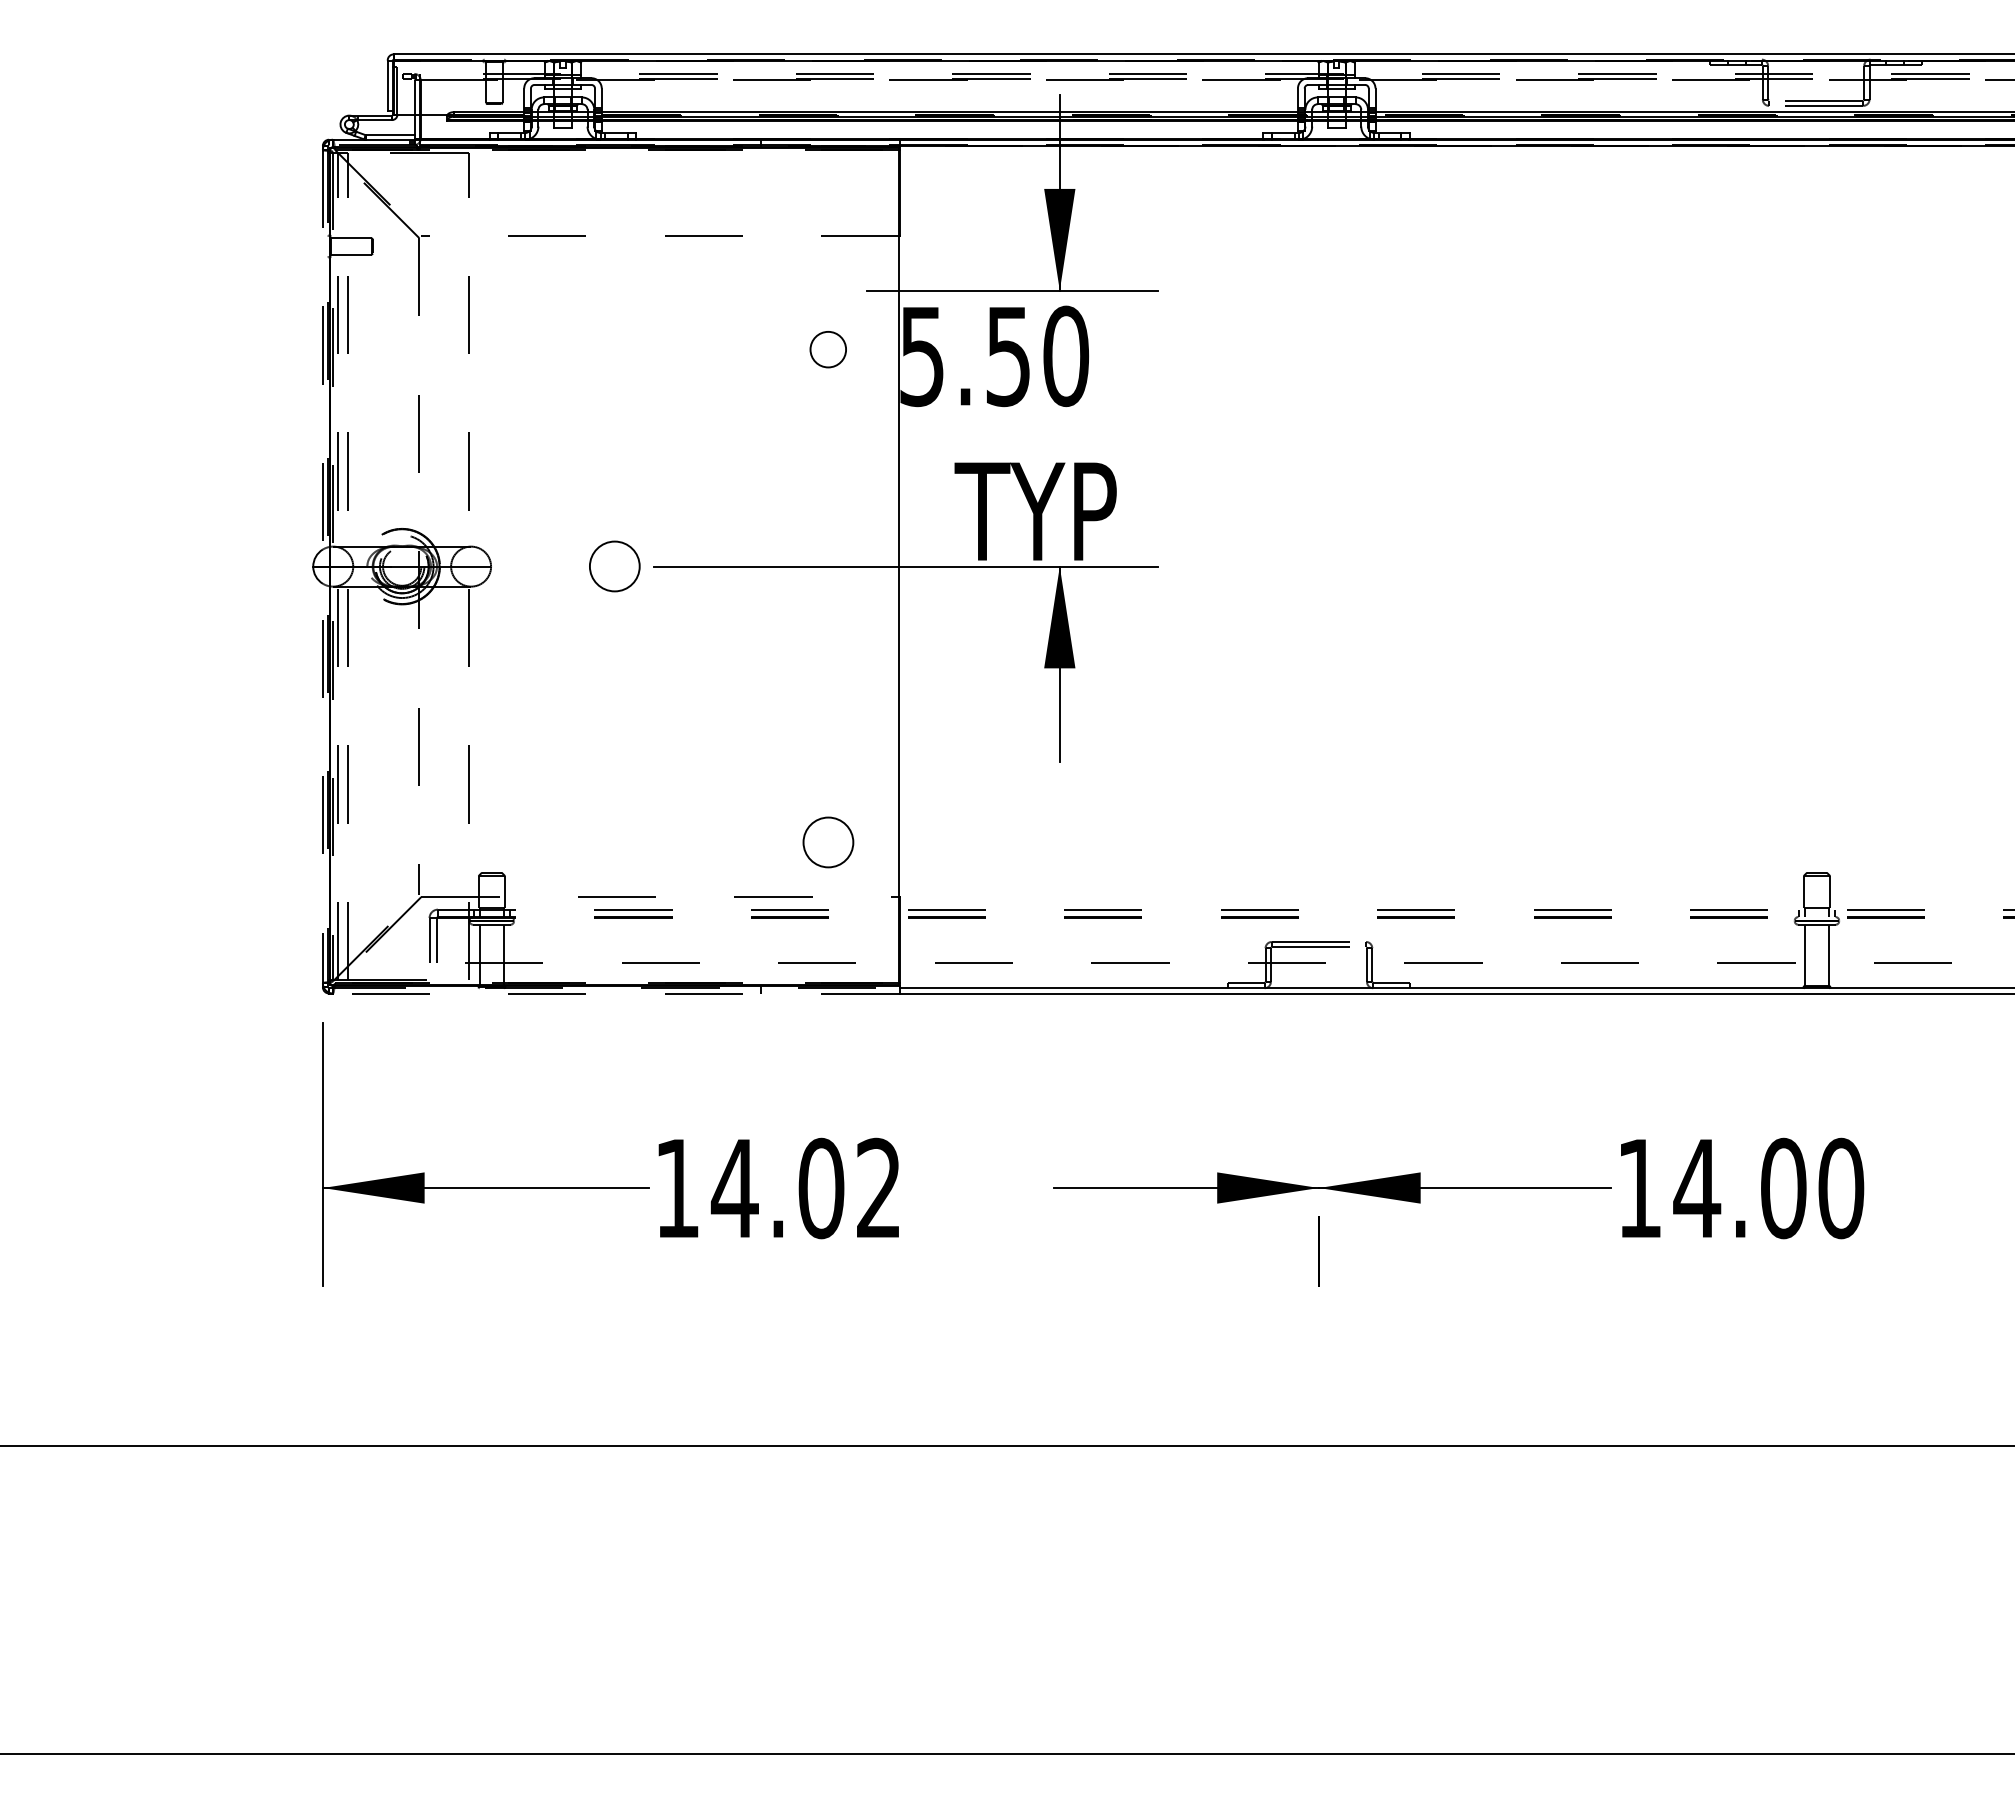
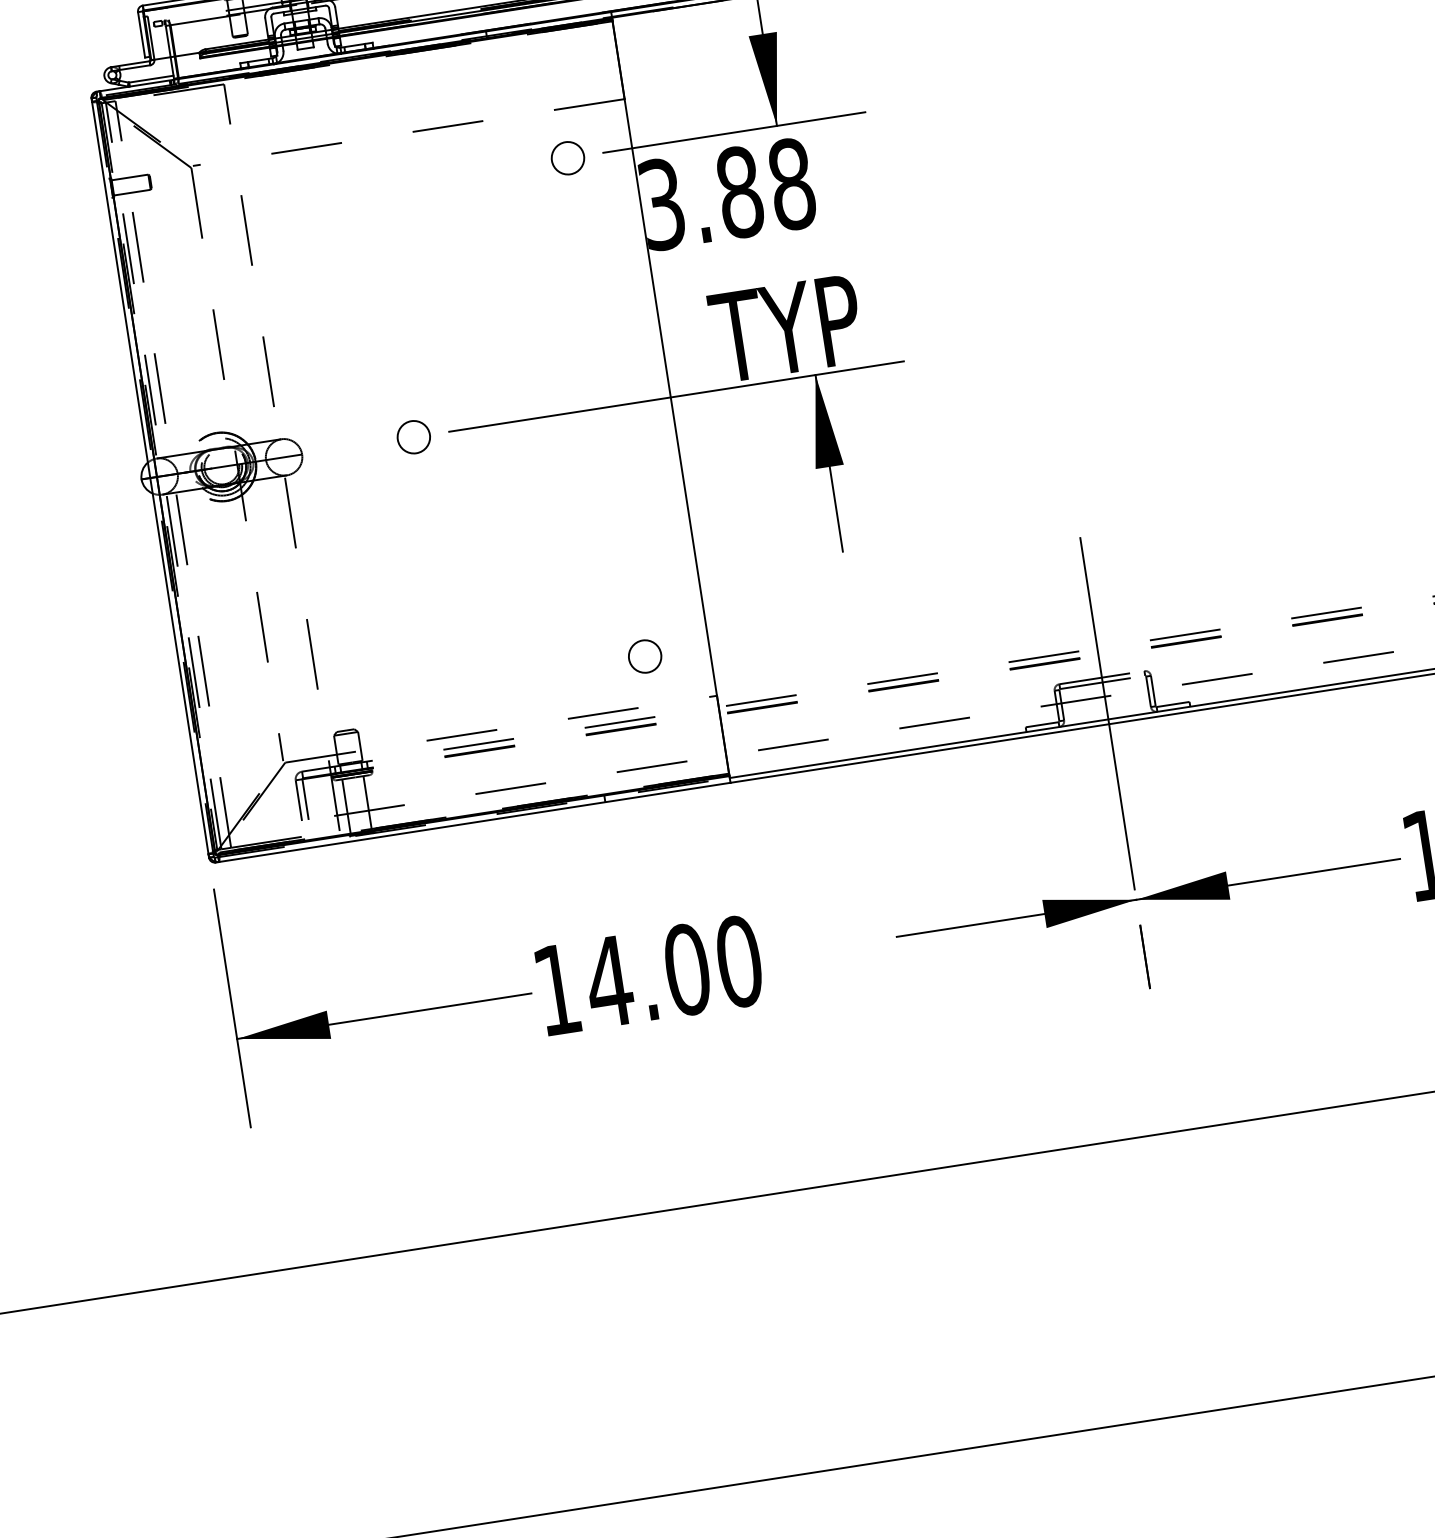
circle: (827, 349) -> (567, 158), moved
text: (994, 356) -> (727, 194), 5.50 -> 3.88
line: (322, 566) -> (149, 477), dashed -> solid
circle: (614, 566) -> (413, 437), size x0.71
circle: (827, 842) -> (644, 656), size x0.71
line: (1318, 964) -> (1104, 698), added
line: (615, 993) -> (474, 822), dashed -> solid
text: (878, 1188) -> (738, 961), 14.02 -> 14.00

